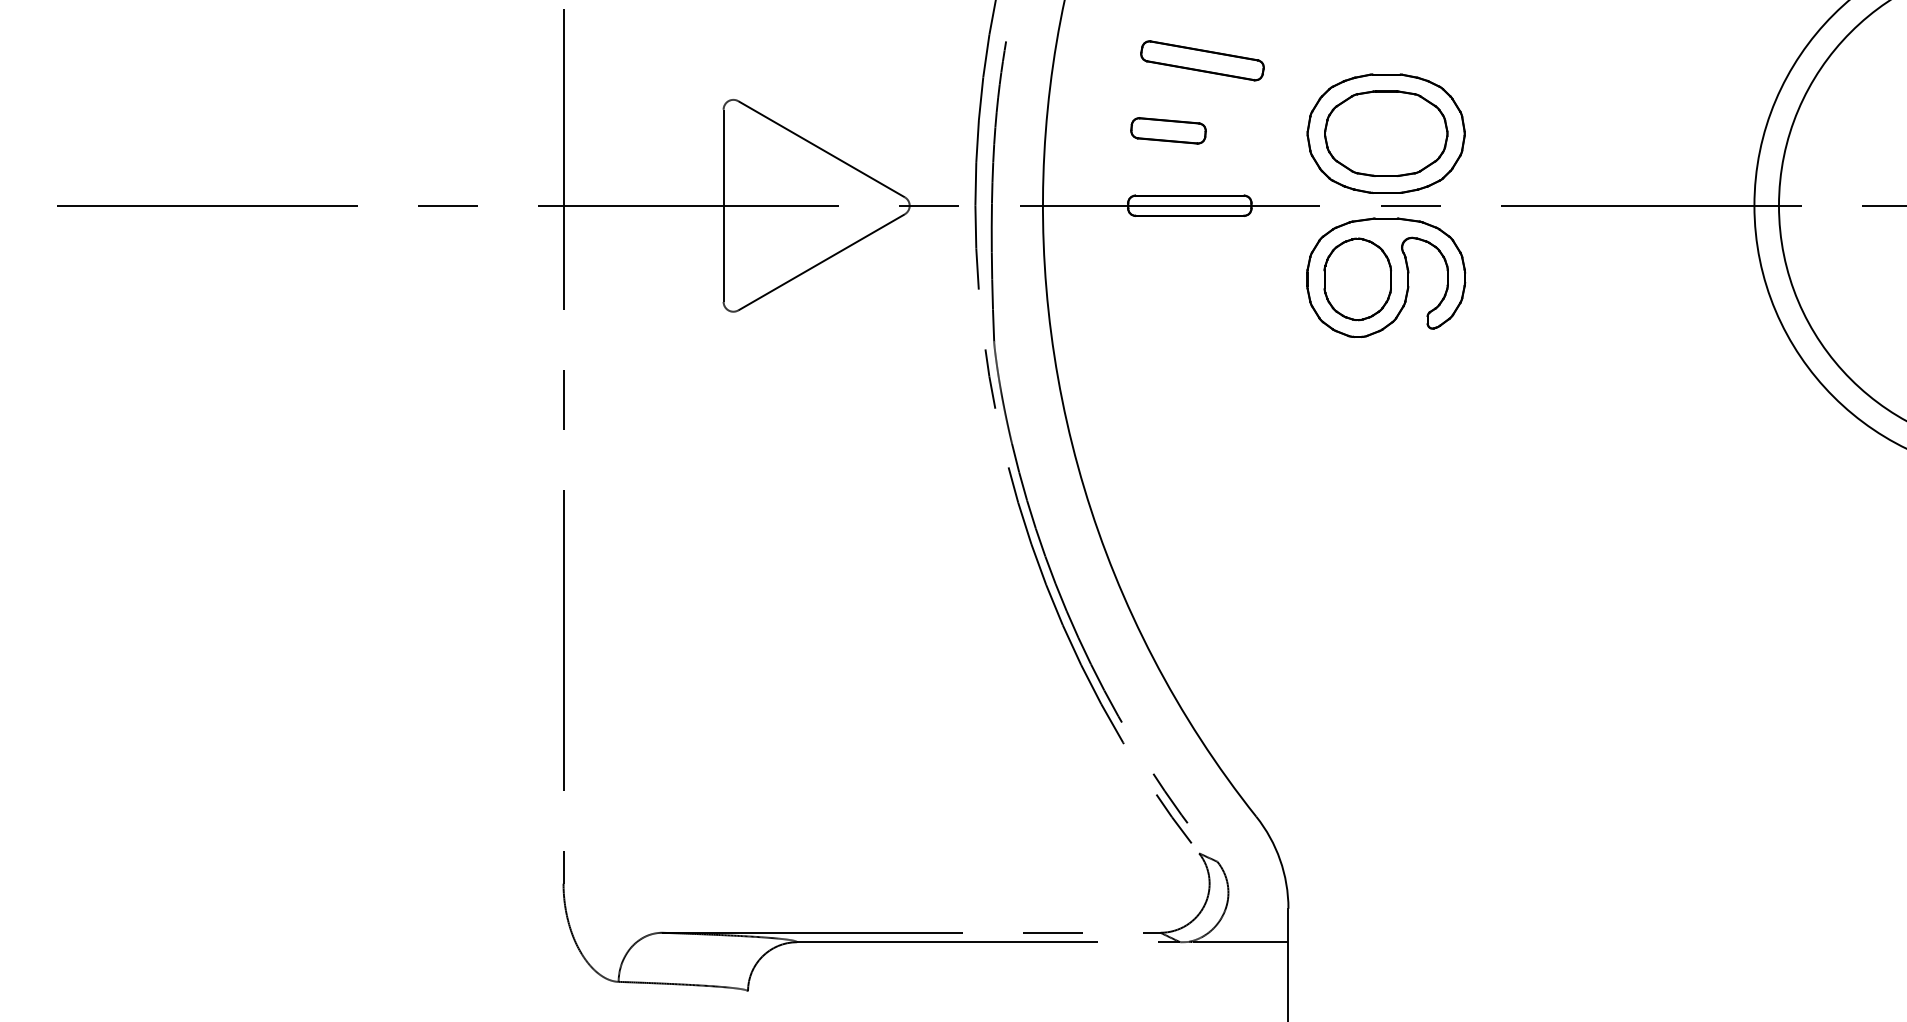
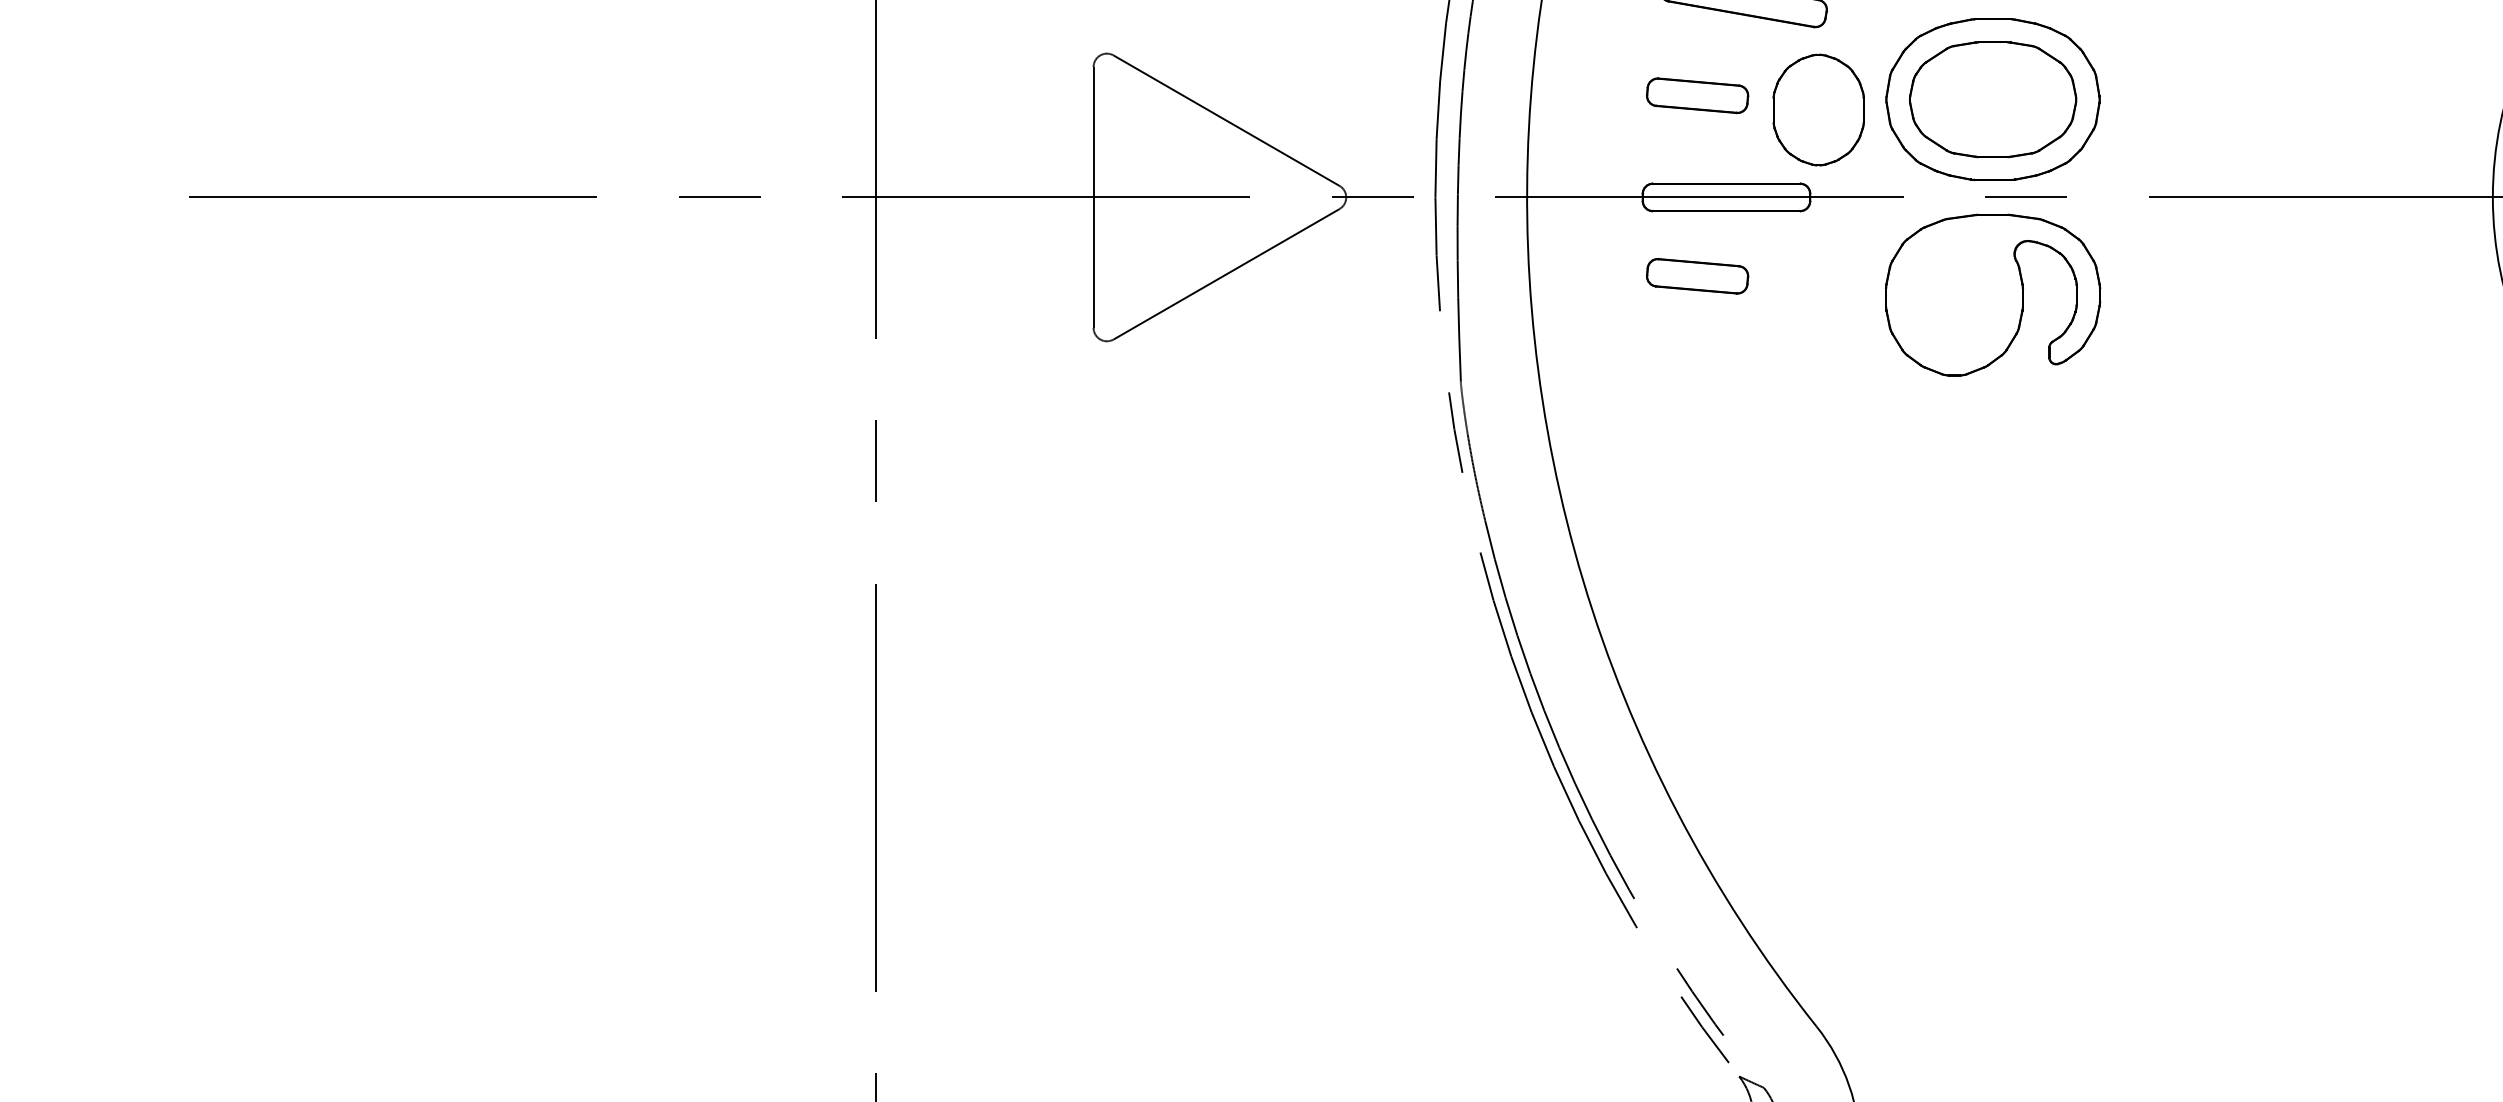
part: (1168, 263) -> (1697, 275), added
part: (1357, 279) -> (1818, 110), moved

